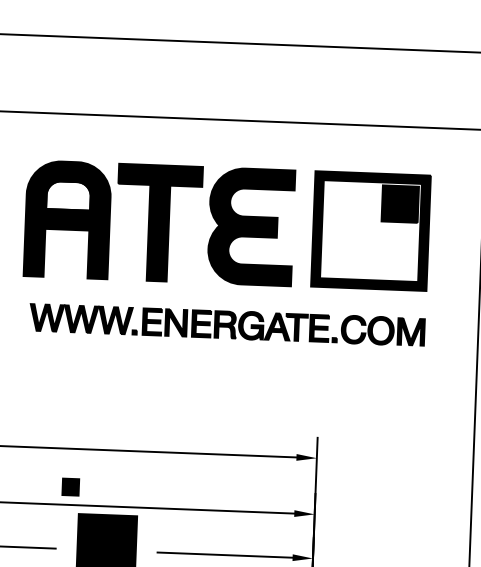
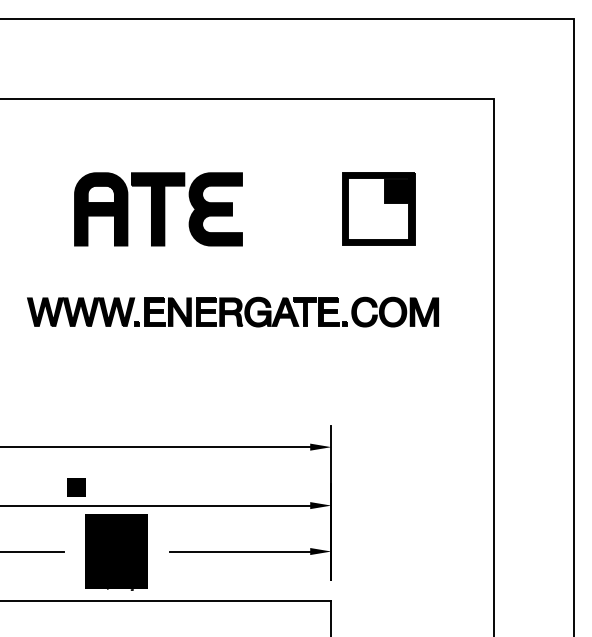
part: (159, 223) -> (158, 209), size x0.6
part: (370, 230) -> (378, 208), size x0.6

